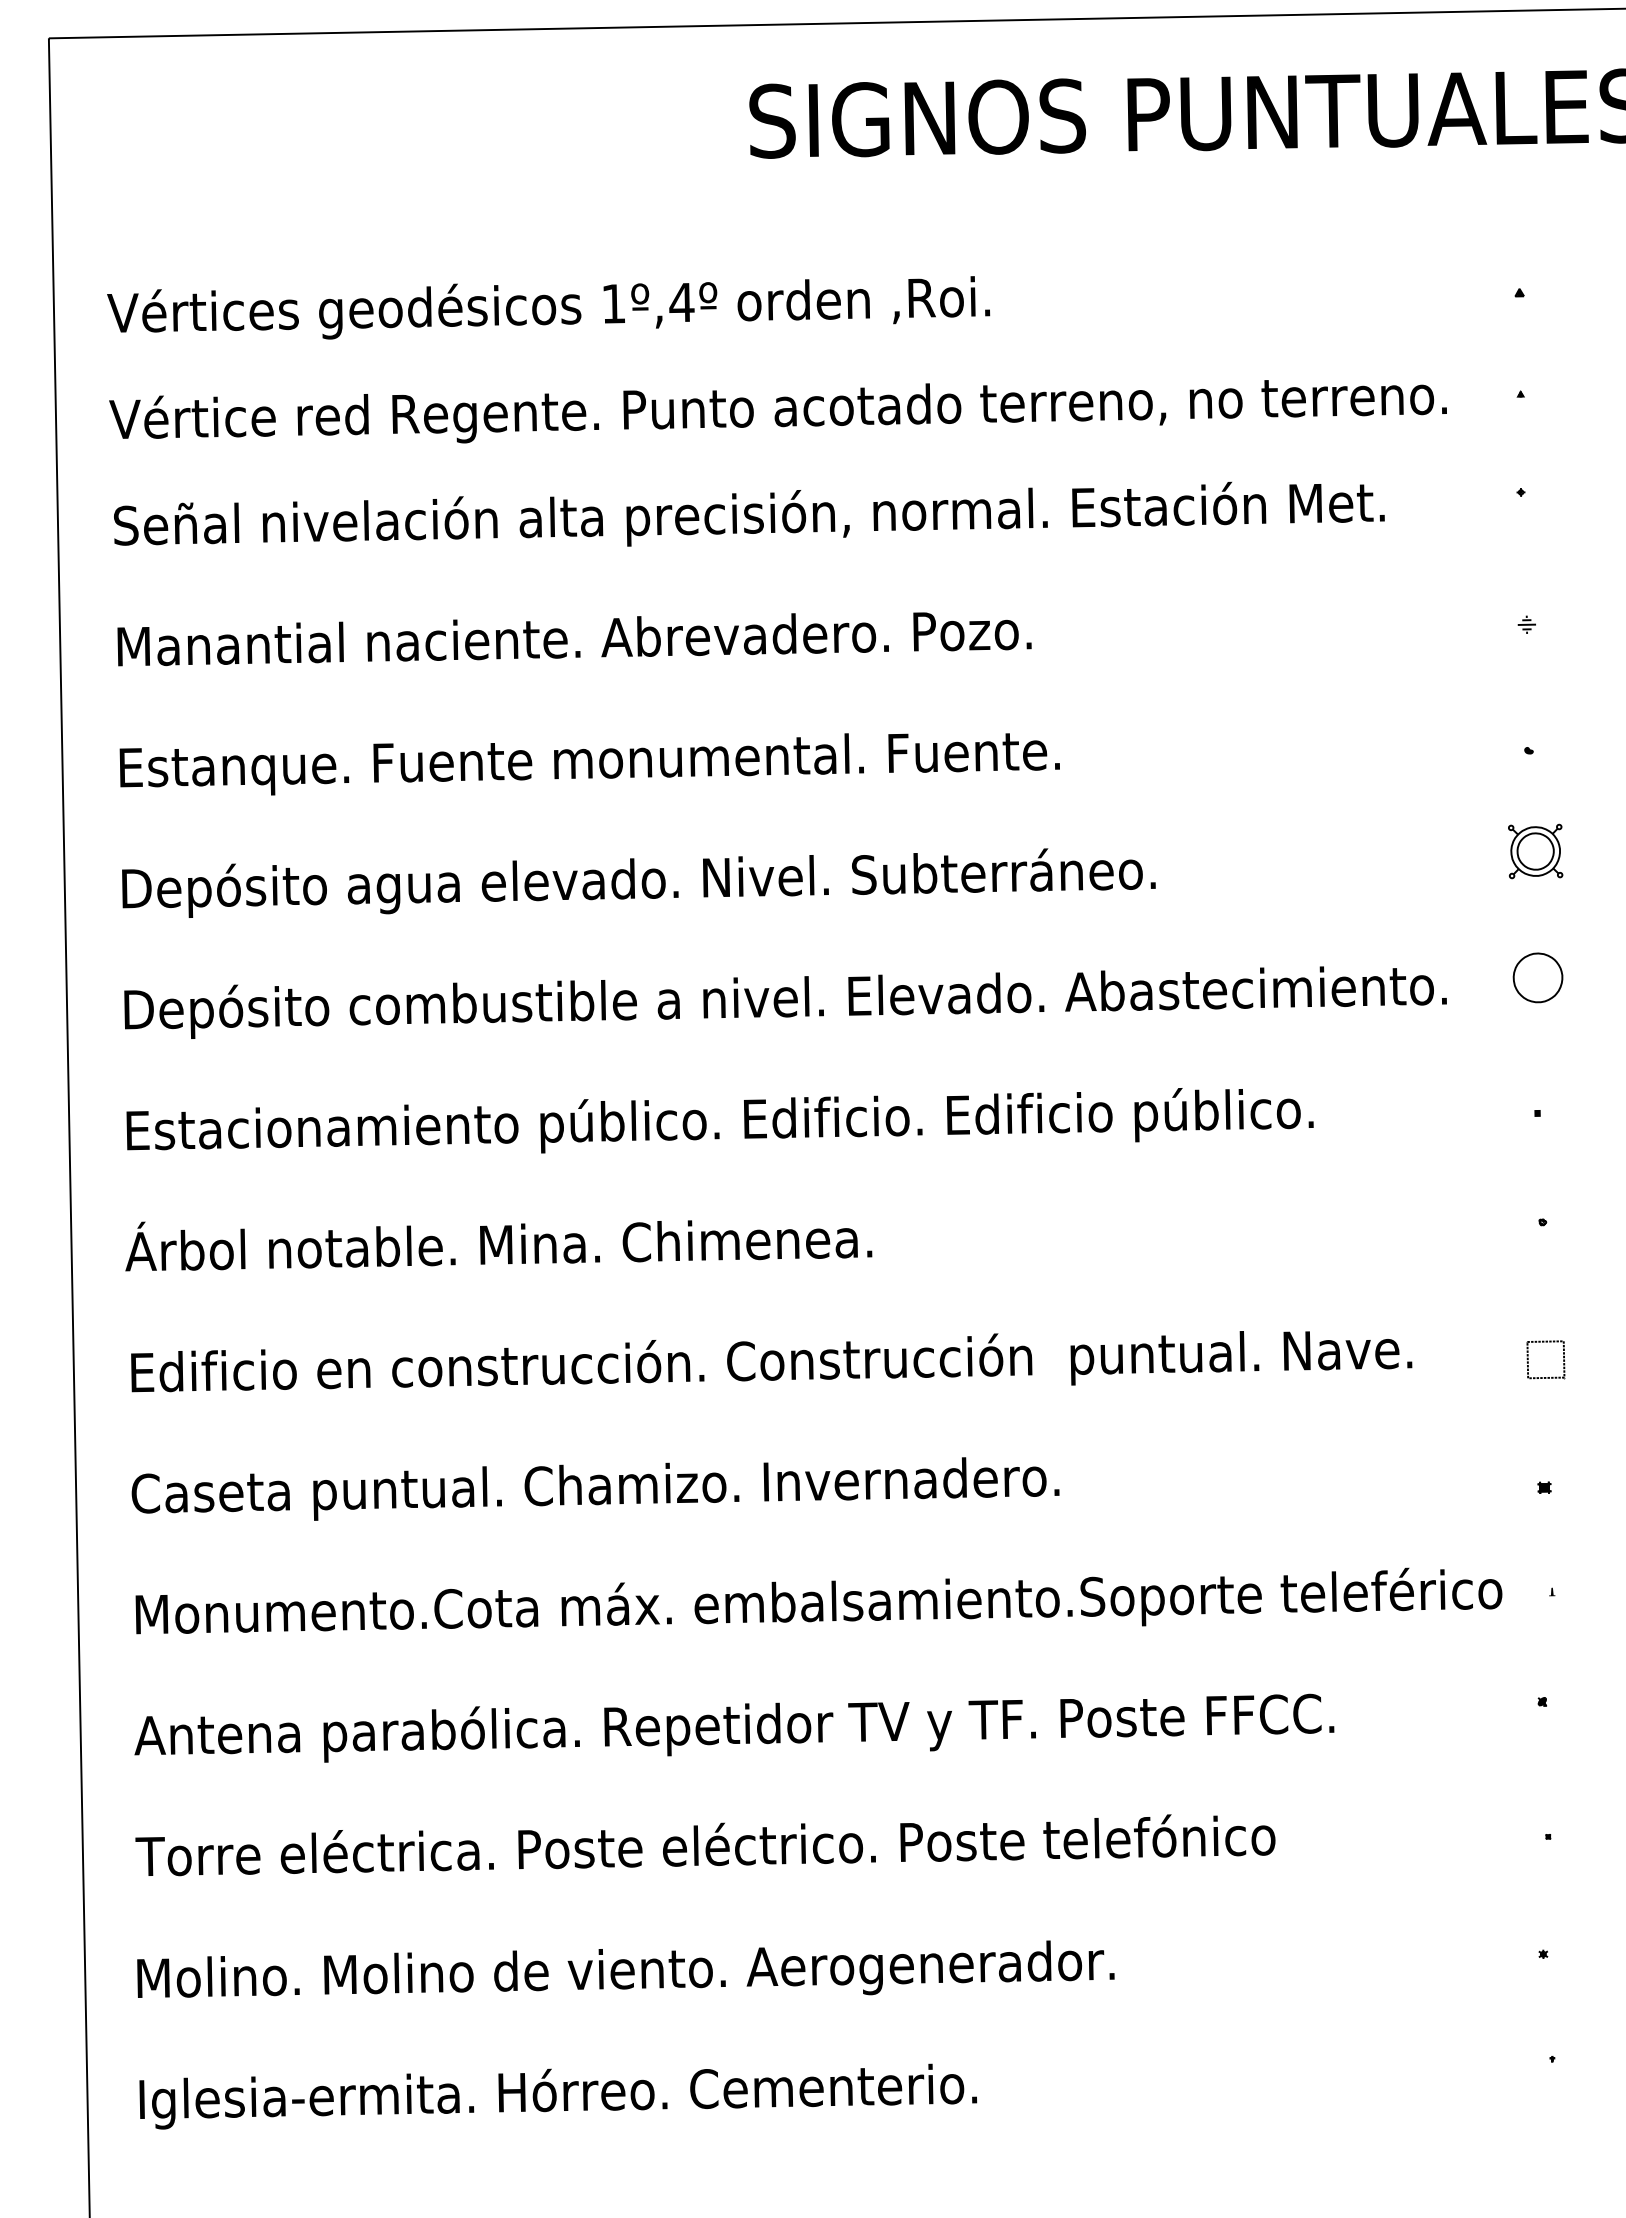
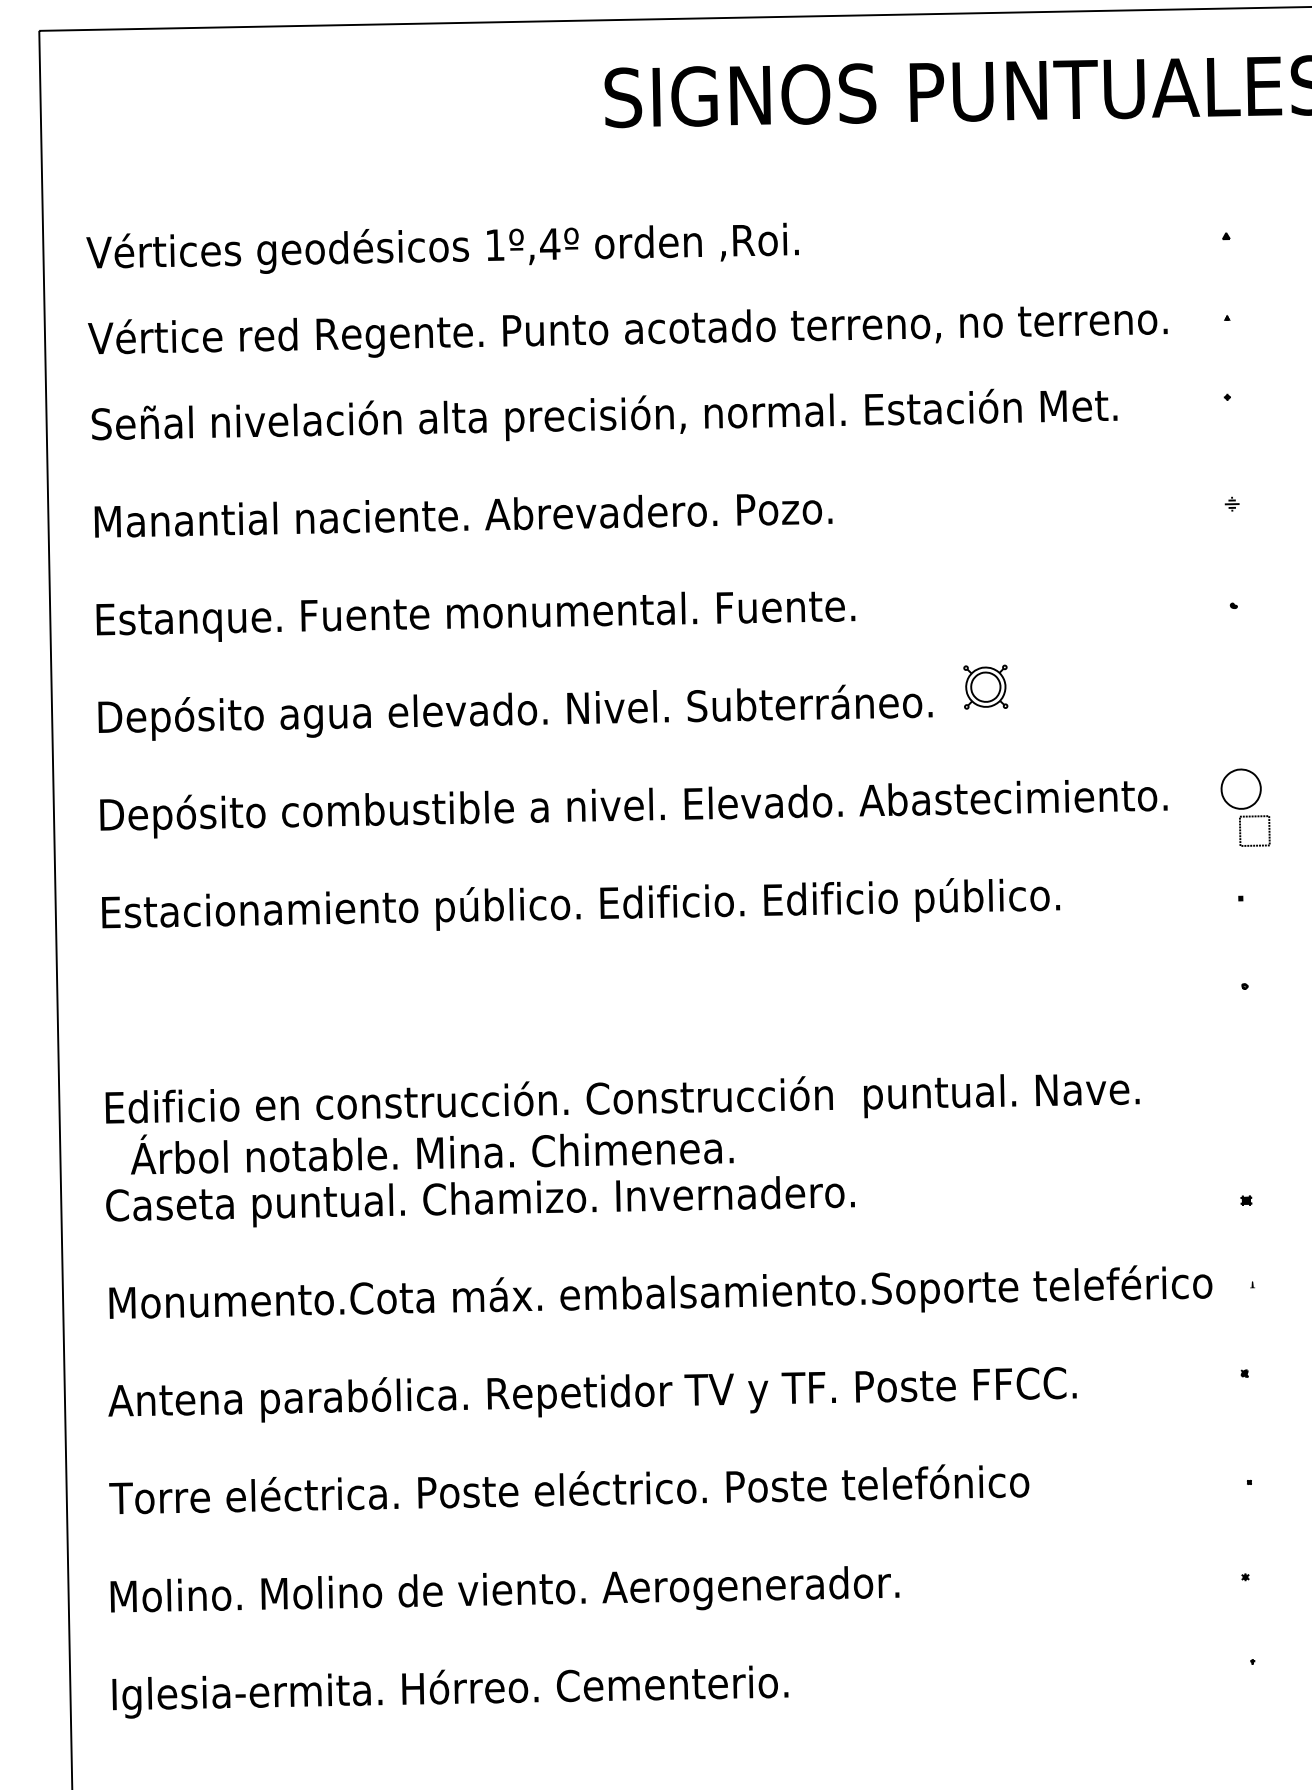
part: (1535, 851) -> (985, 687), moved
text: (498, 1245) -> (432, 1153), moved
part: (1545, 1342) -> (1254, 817), moved

